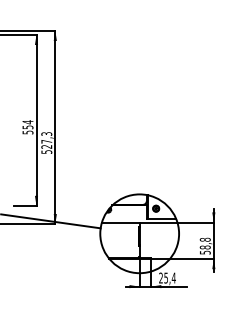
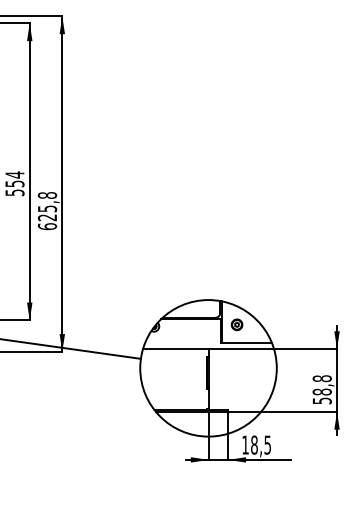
text: (46, 142) -> (47, 210), 527,3 -> 625,8
text: (167, 277) -> (256, 444), 25,4 -> 18,5

